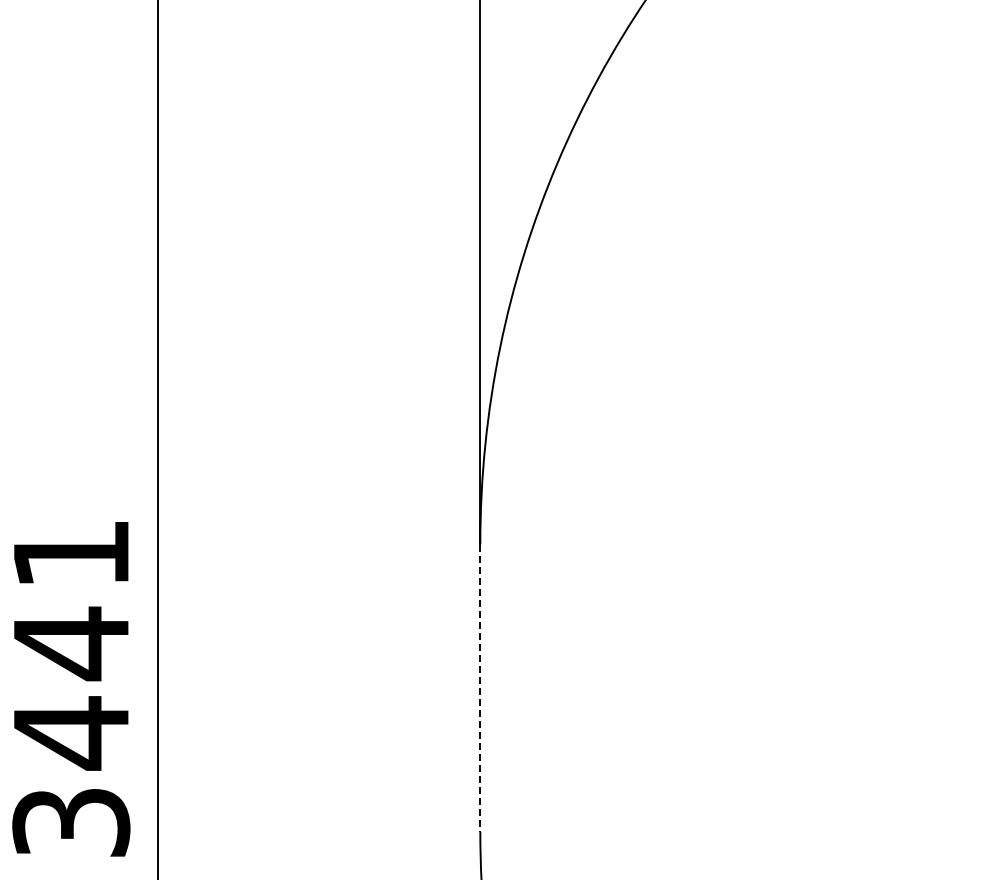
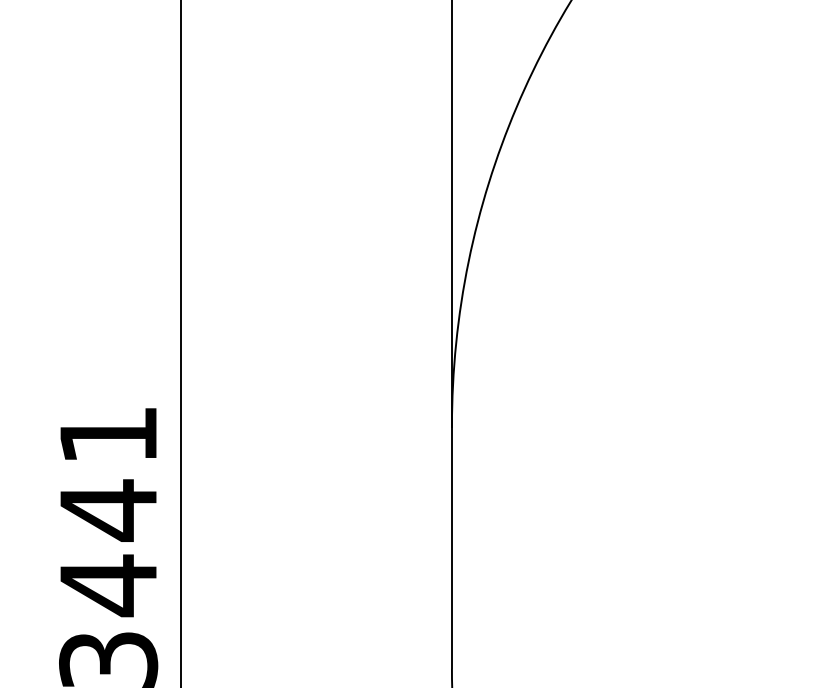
line: (480, 688) -> (452, 548), dashed -> solid

